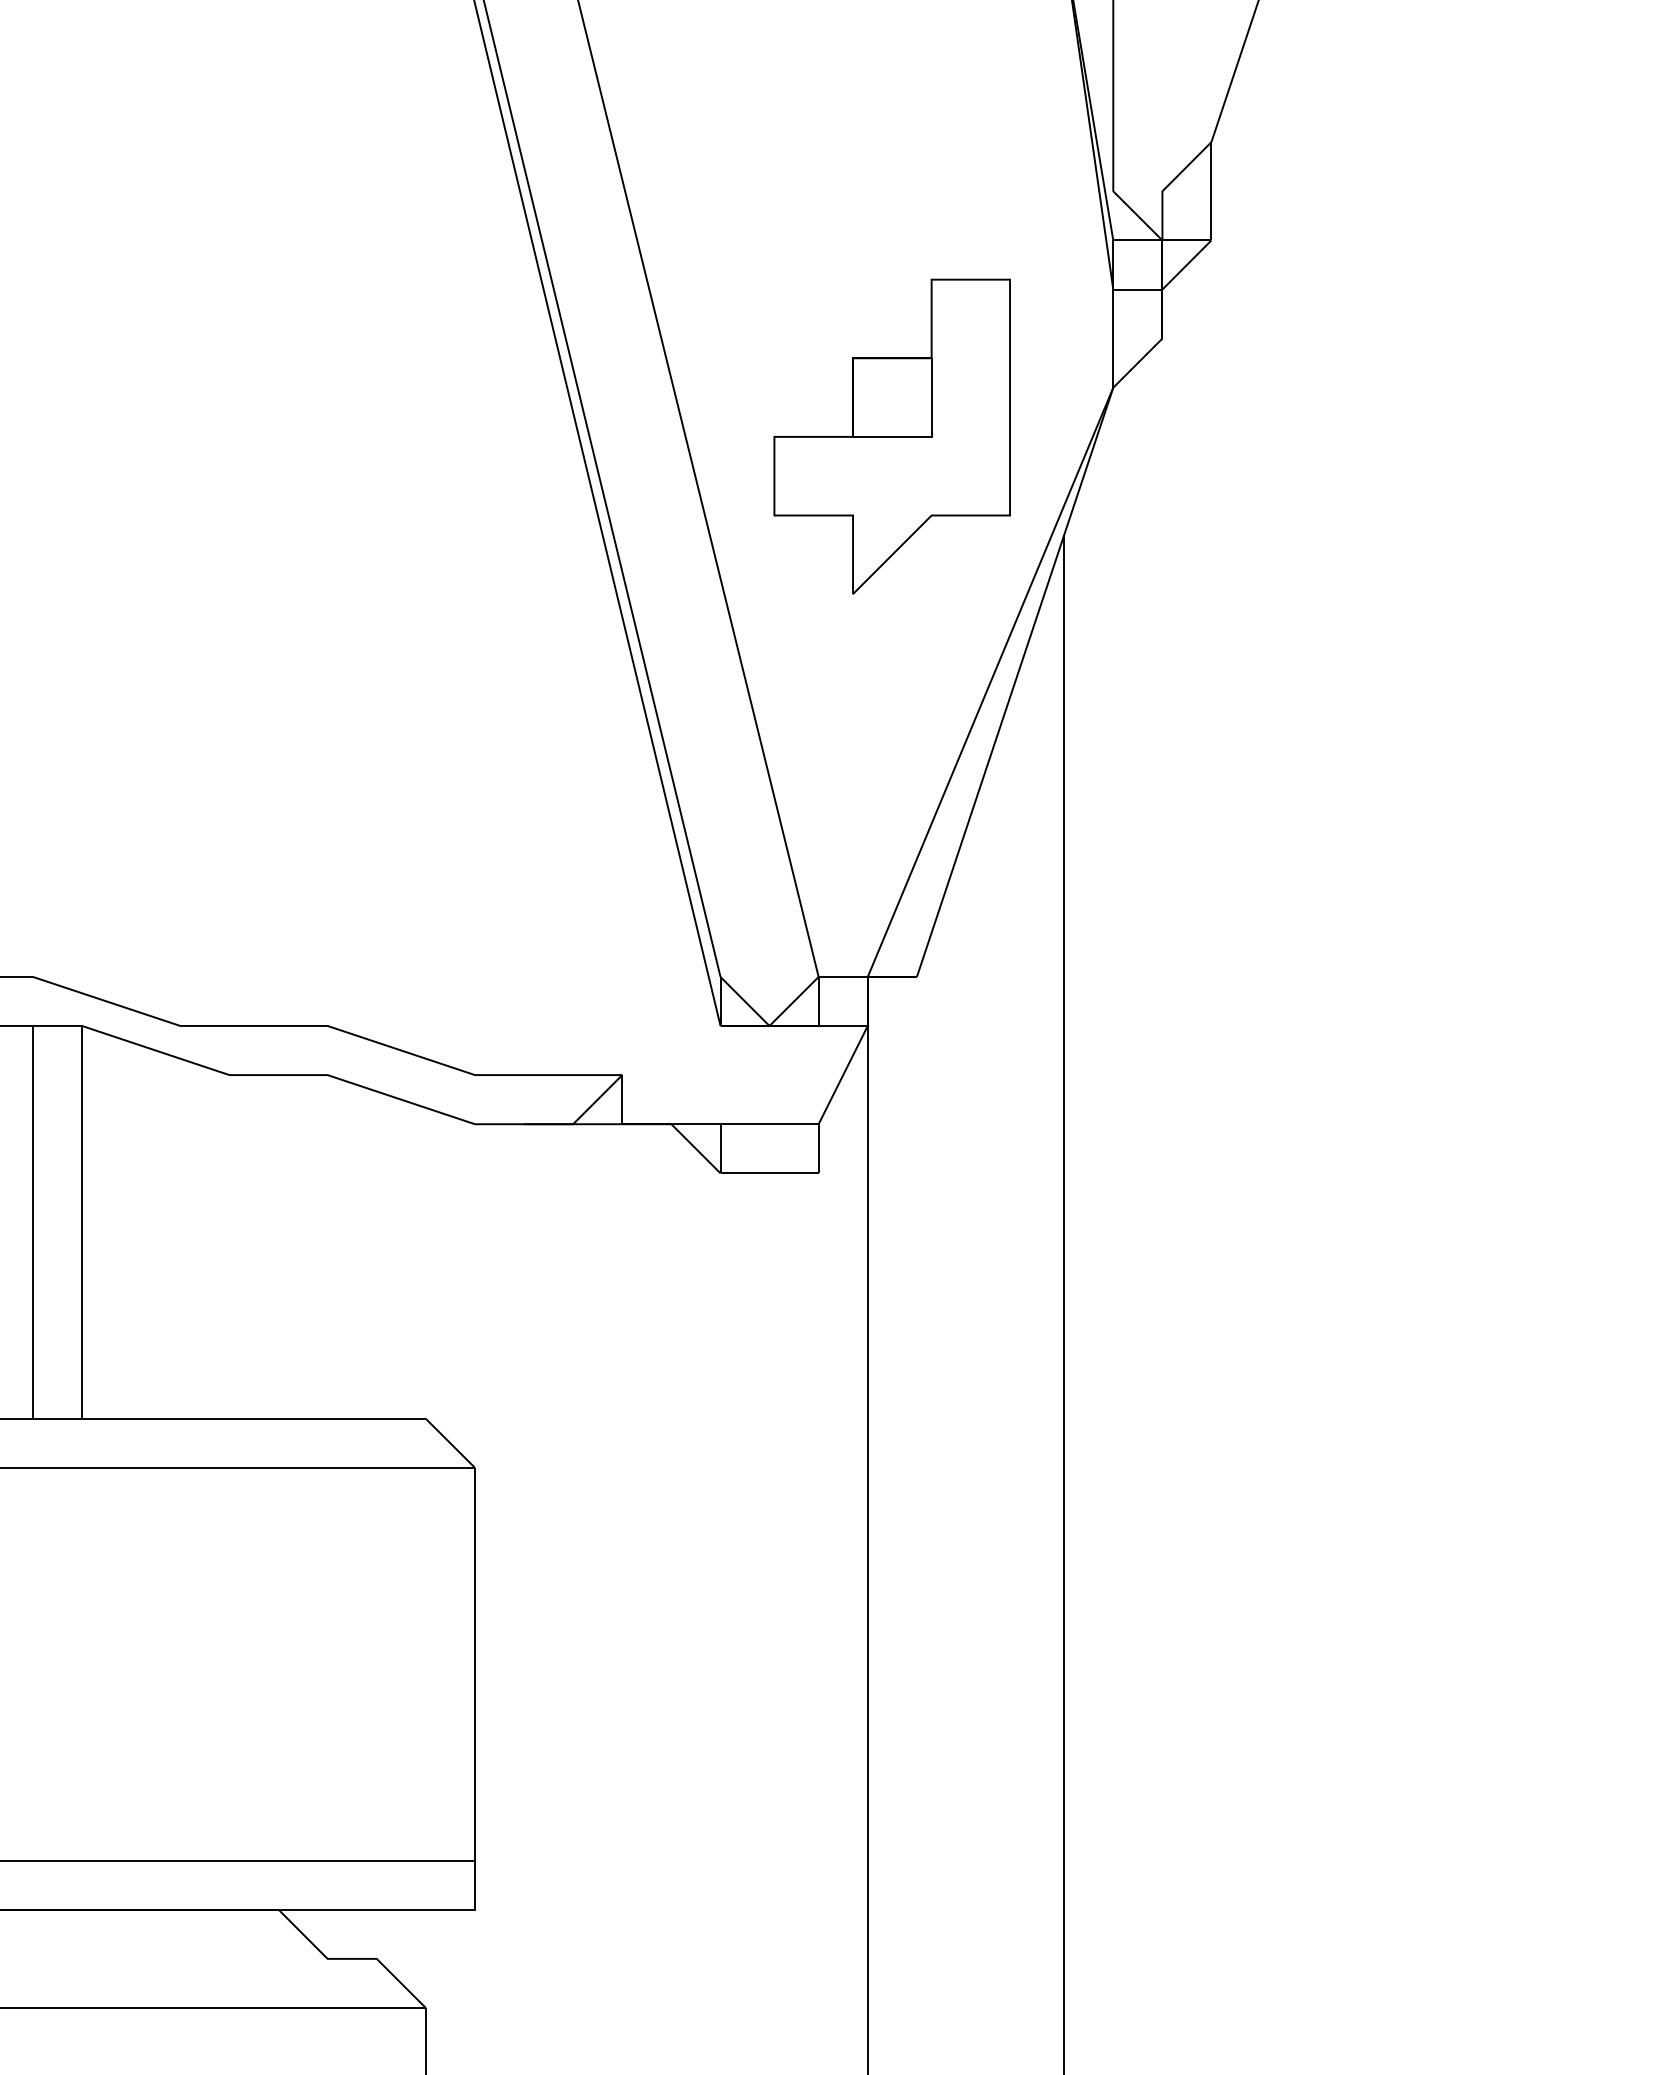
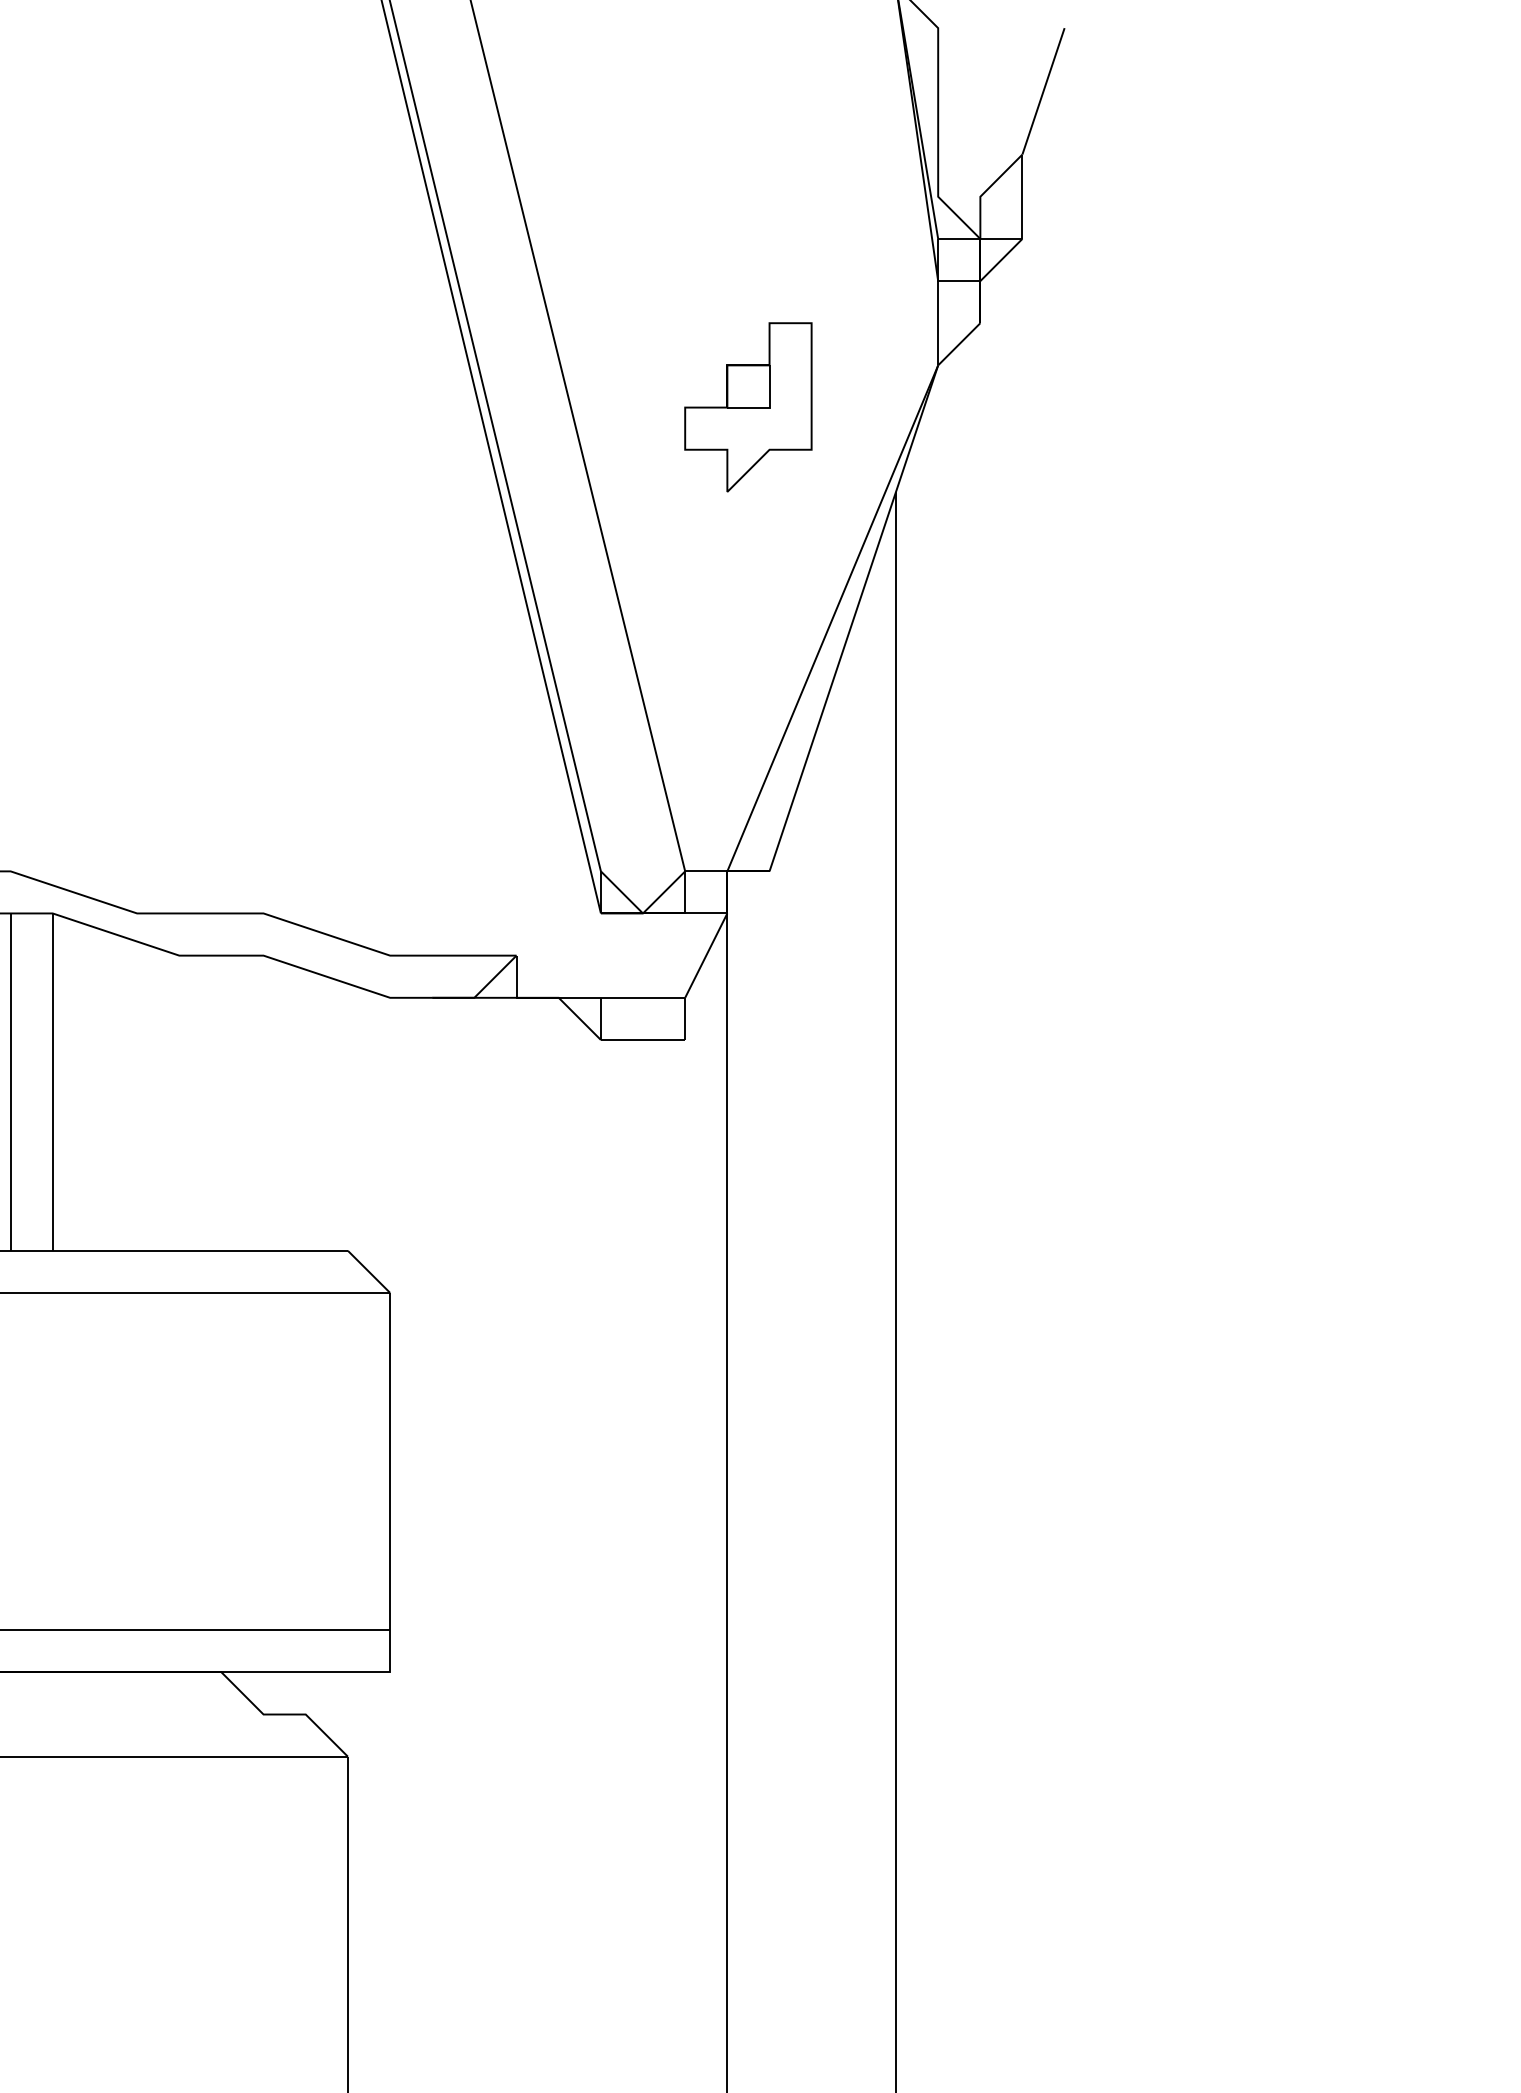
part: (892, 436) -> (748, 407), size x0.62

